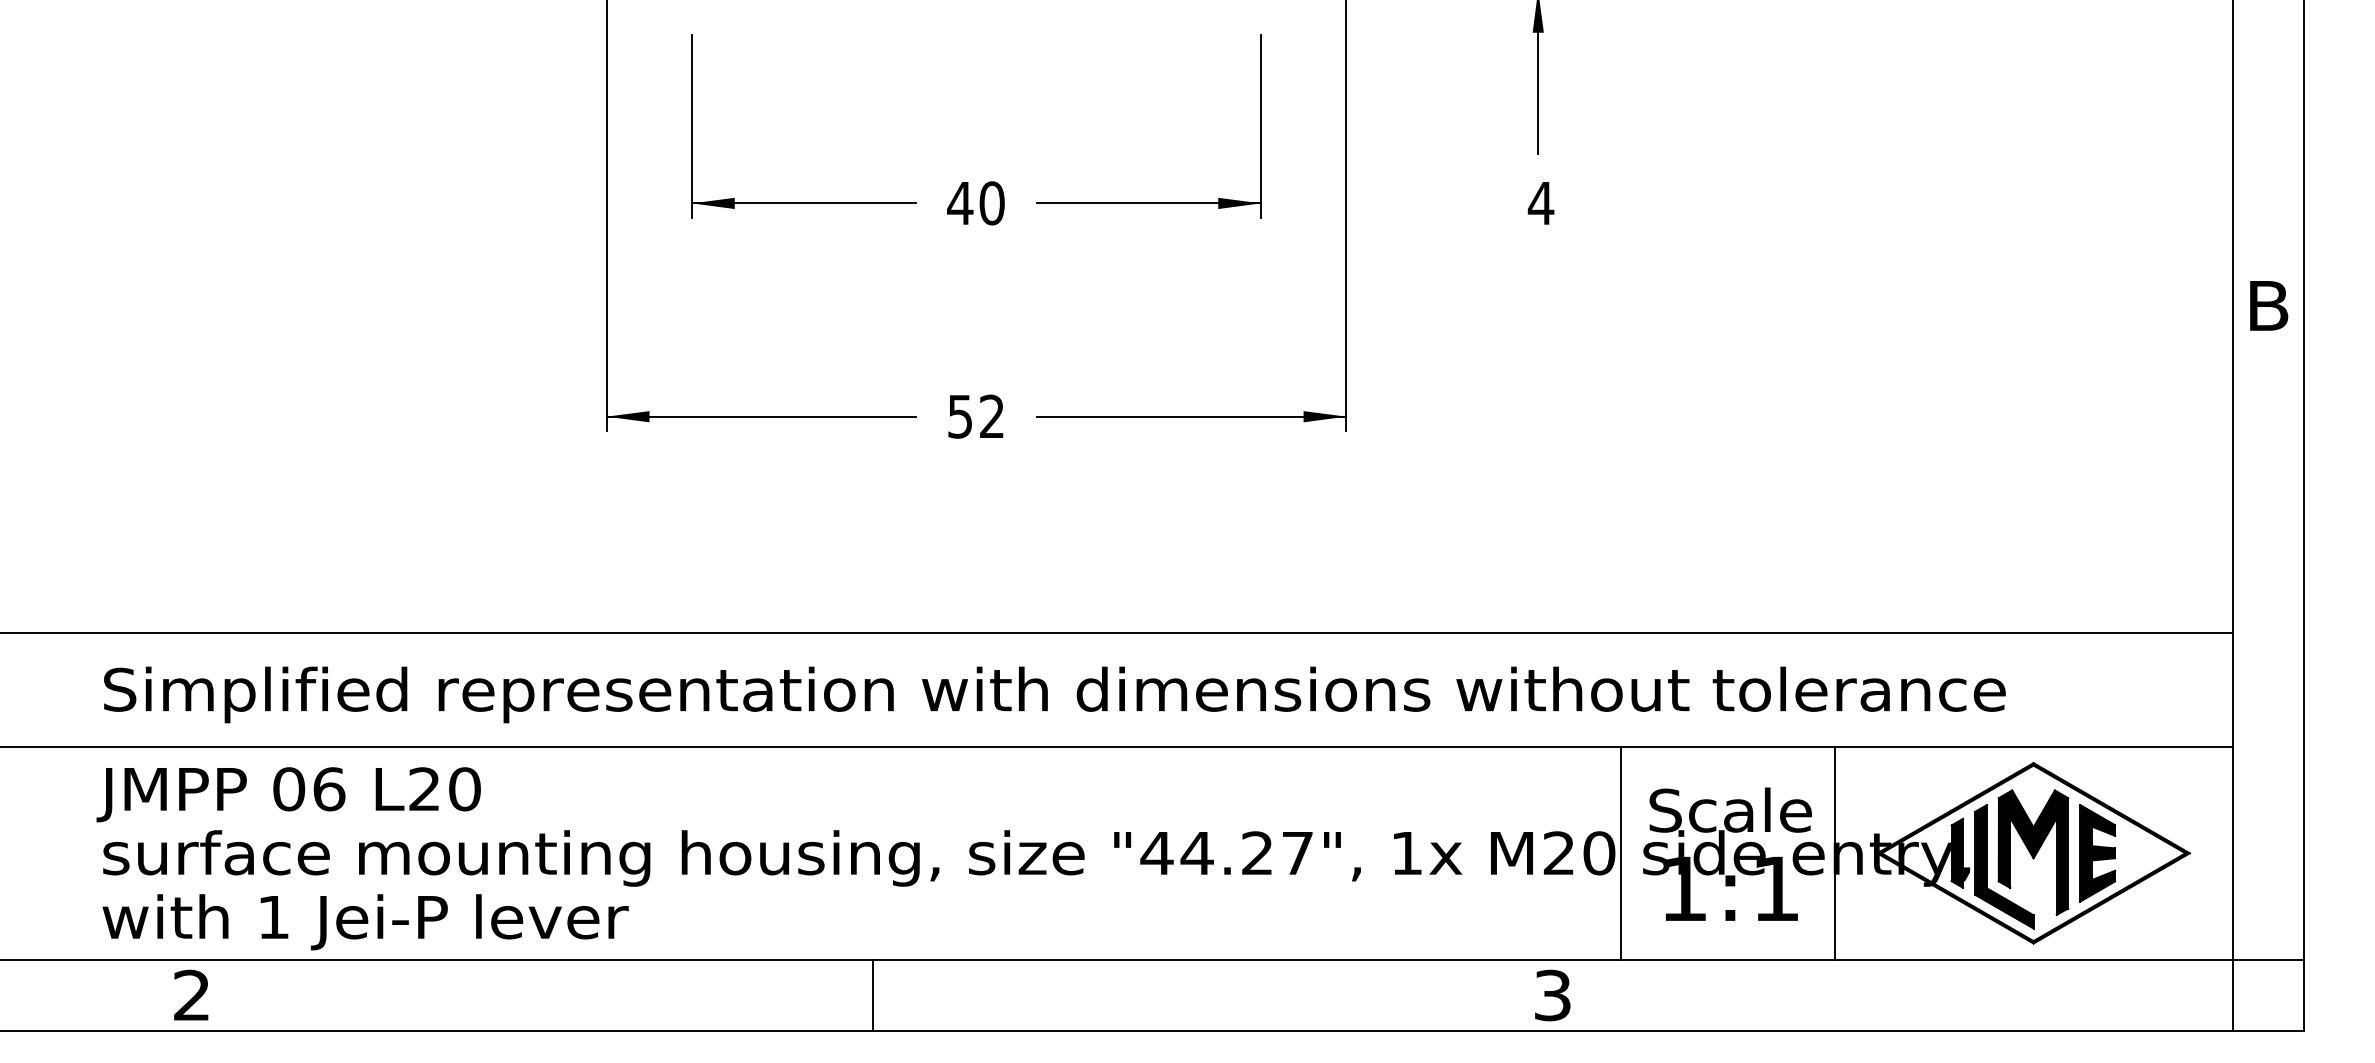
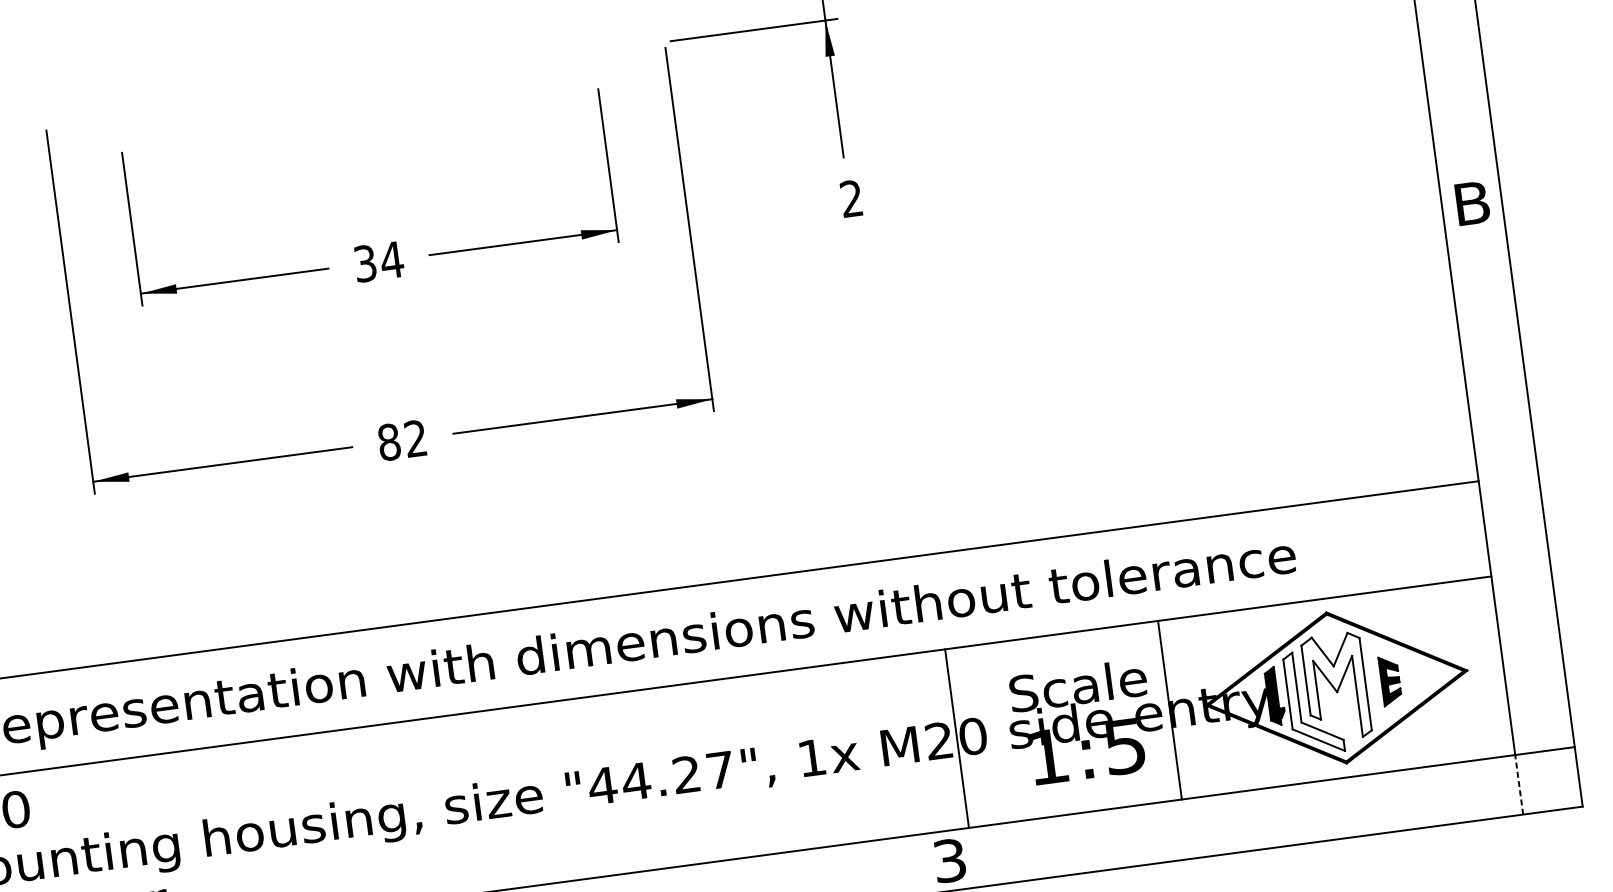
text: (1540, 202) -> (851, 198), 4 -> 2
text: (976, 203) -> (378, 262), 40 -> 34
text: (960, 416) -> (389, 442), 52 -> 82
line: (1621, 852) -> (957, 737), moved
fill: (2033, 852) -> (1336, 687), removed
part: (2097, 853) -> (1390, 681), size x0.6
fill: (2004, 866) -> (1313, 702), removed
text: (1775, 888) -> (1124, 746), 1:1 -> 1:5
line: (2232, 995) -> (1519, 784), solid -> dashed

